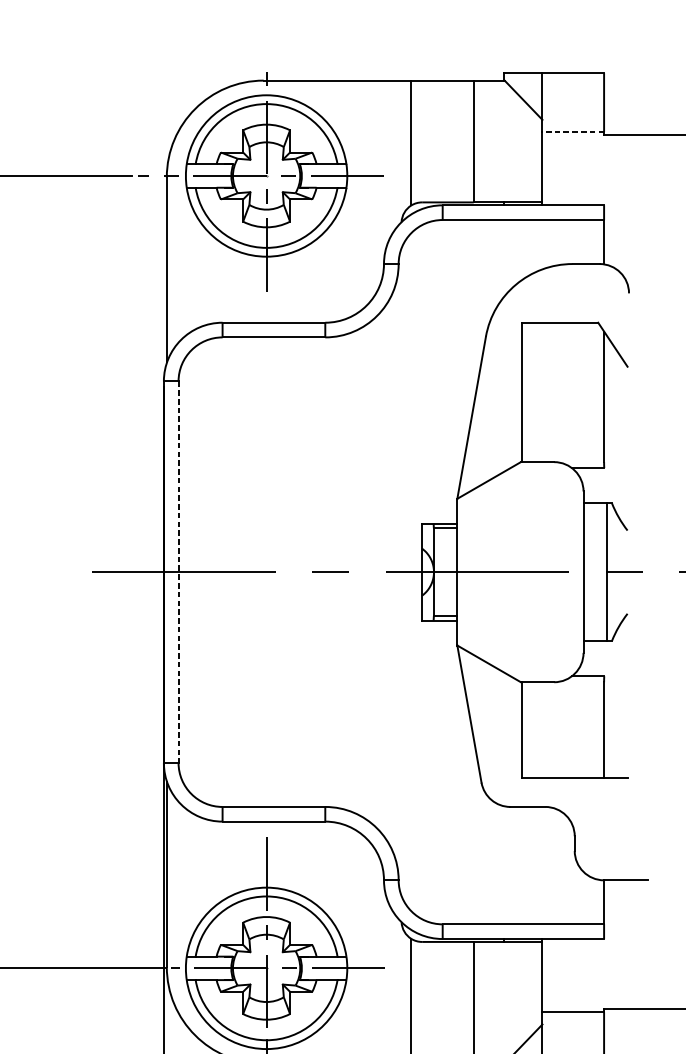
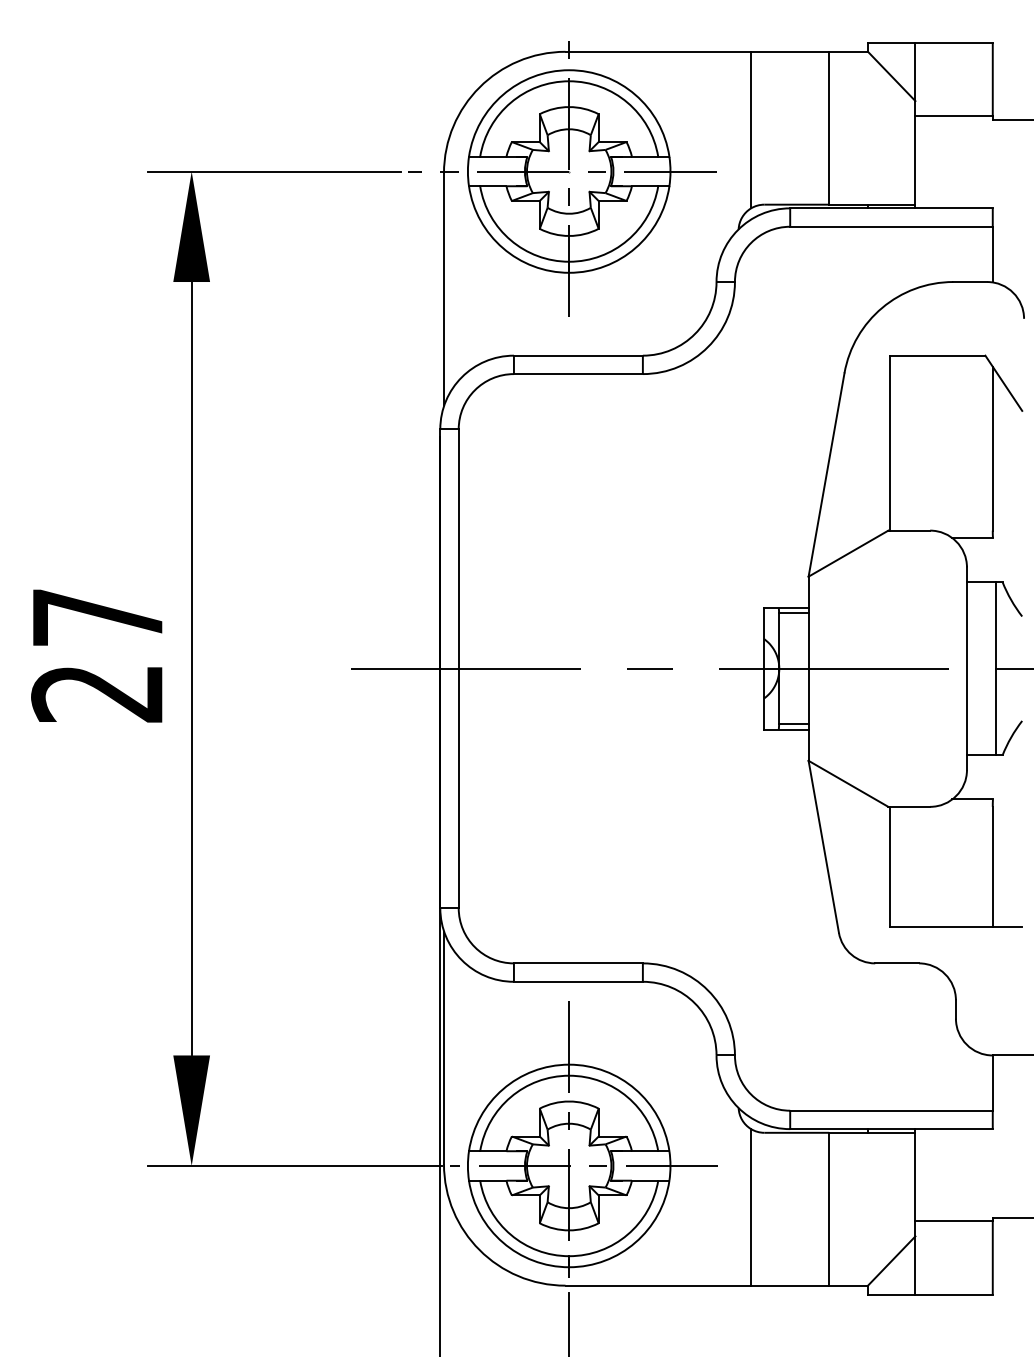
line: (573, 132) -> (954, 116), dashed -> solid
line: (178, 572) -> (458, 669), dashed -> solid

